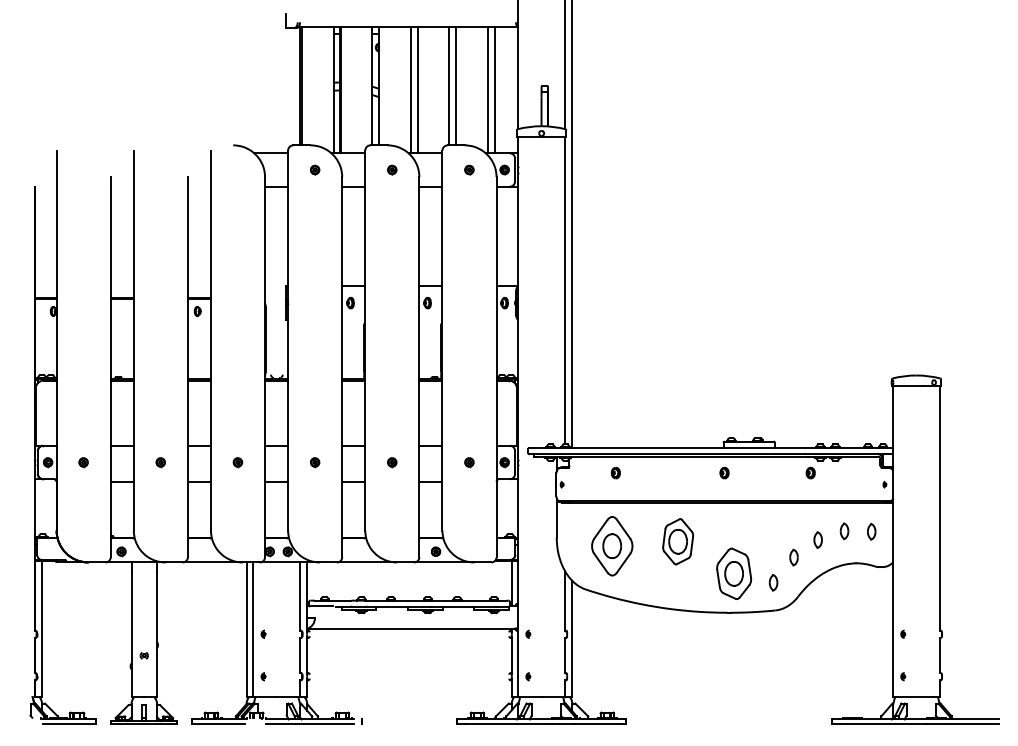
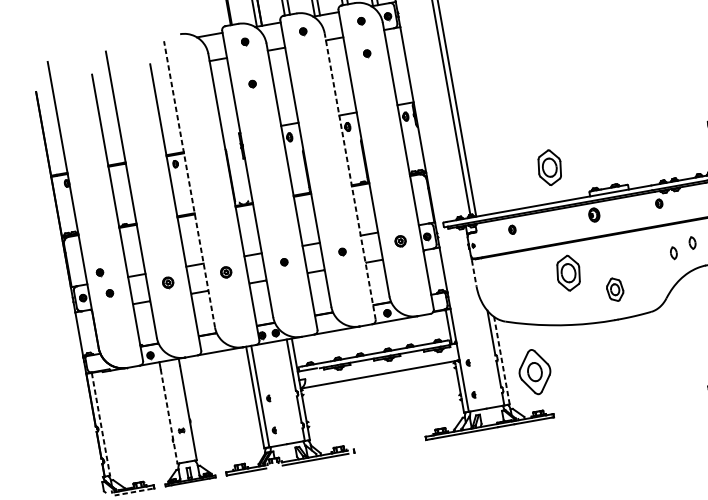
part: (469, 212) -> (367, 53), added
part: (315, 225) -> (252, 83), added
line: (210, 340) -> (189, 184), solid -> dashed
line: (419, 367) -> (350, 176), solid -> dashed
part: (678, 401) -> (550, 167), added
part: (75, 433) -> (99, 272), added
part: (160, 462) -> (167, 282), size x1.6
part: (237, 462) -> (225, 272), size x1.6
part: (469, 462) -> (400, 241), size x1.6
part: (724, 473) -> (594, 215), size x1.6
line: (556, 520) -> (474, 273), solid -> dashed
part: (612, 546) -> (535, 372), moved
part: (793, 557) -> (657, 269), removed
part: (734, 573) -> (615, 289), size x0.6
part: (773, 582) -> (645, 291), removed
line: (42, 629) -> (101, 424), solid -> dashed
line: (131, 634) -> (169, 416), solid -> dashed
line: (572, 638) -> (501, 360), solid -> dashed
line: (68, 723) -> (133, 492), solid -> dashed

